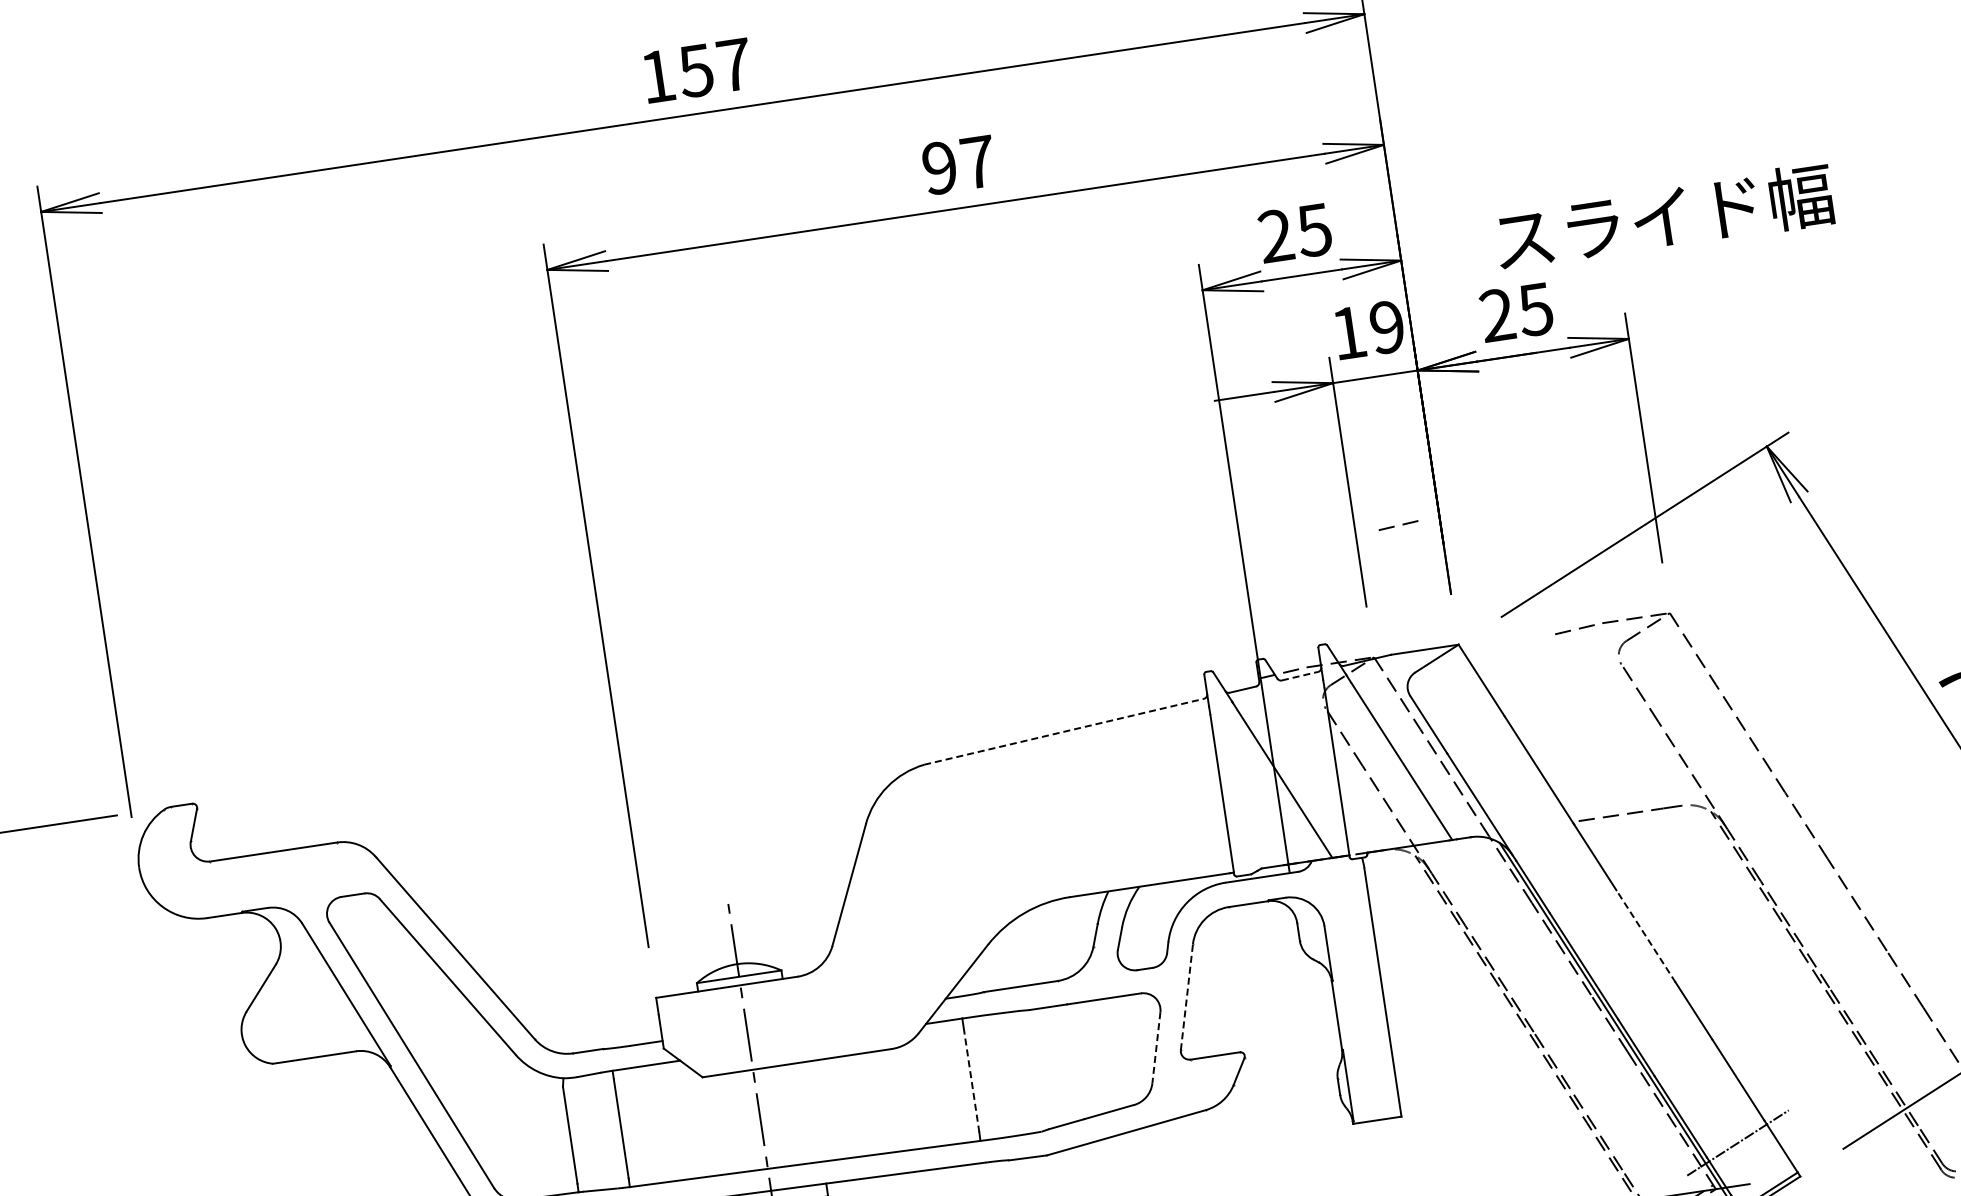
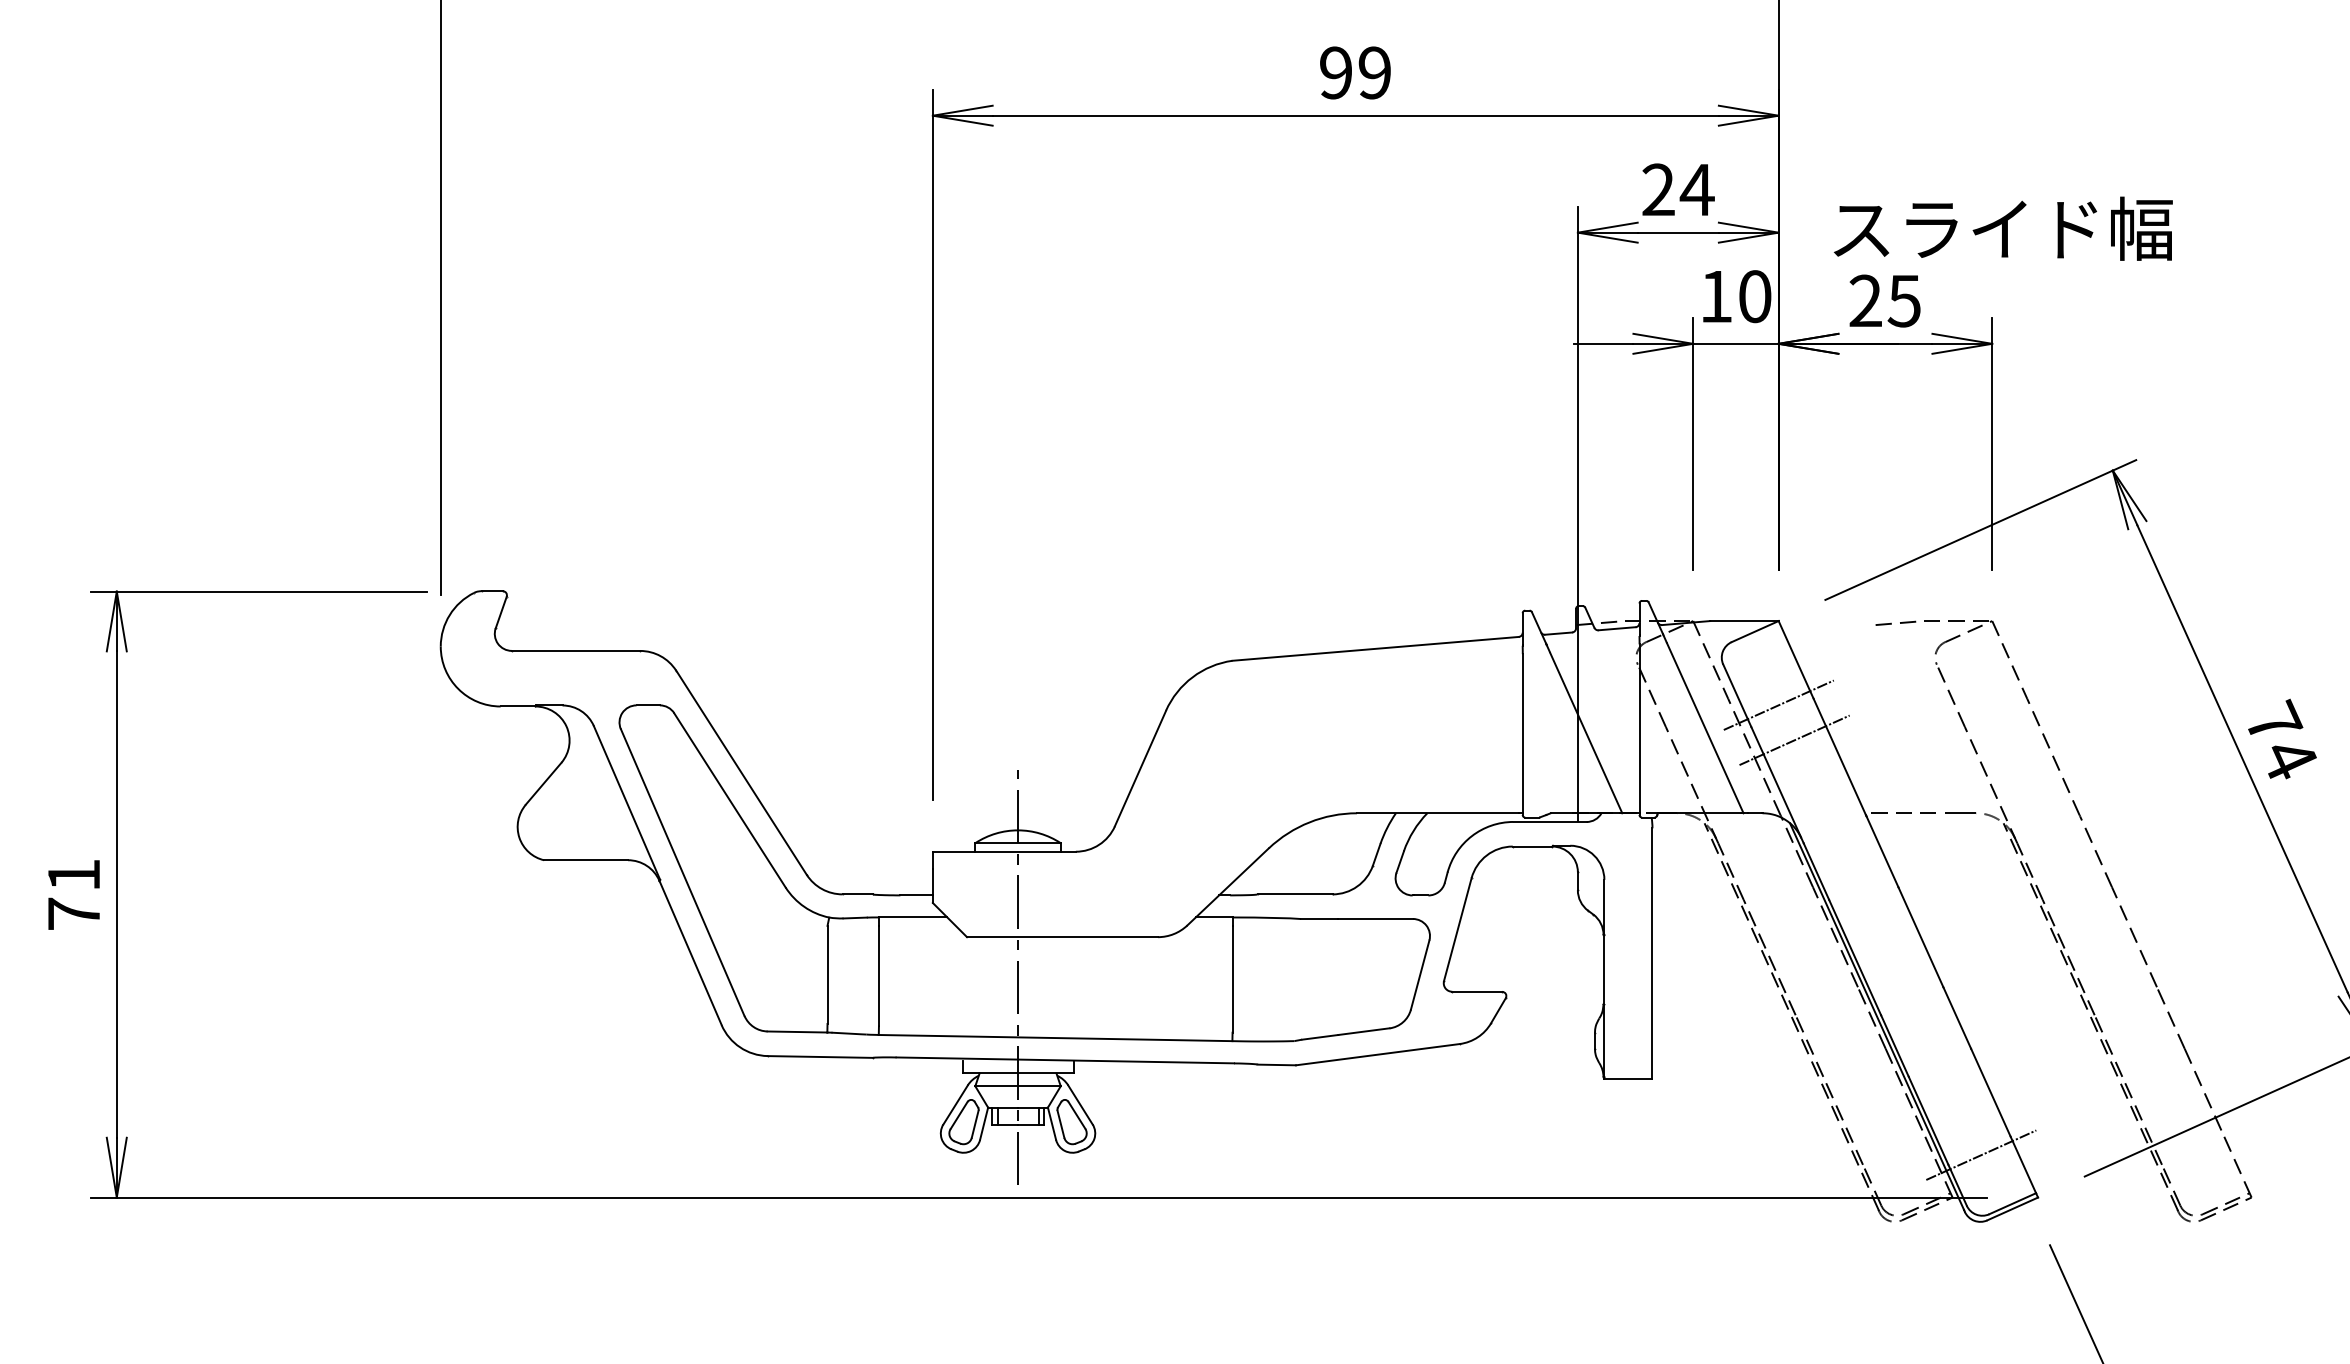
text: (977, 161) -> (1374, 72), 97 -> 99
text: (1664, 217) -> (2003, 228), moved
text: (1313, 231) -> (1696, 190), 25 -> 24
text: (1387, 327) -> (1755, 296), 19 -> 10
line: (1394, 525) -> (1732, 493), removed
line: (1300, 675) -> (1617, 628), dashed -> solid
line: (1470, 727) -> (1778, 704), added
line: (1063, 731) -> (1375, 648), dashed -> solid
line: (1491, 760) -> (1794, 740), added
line: (1645, 936) -> (1920, 937), dashed -> solid
line: (1186, 997) -> (1457, 929), dashed -> solid
line: (1156, 1048) -> (1420, 975), dashed -> solid
line: (971, 1078) -> (1232, 978), dashed -> solid

